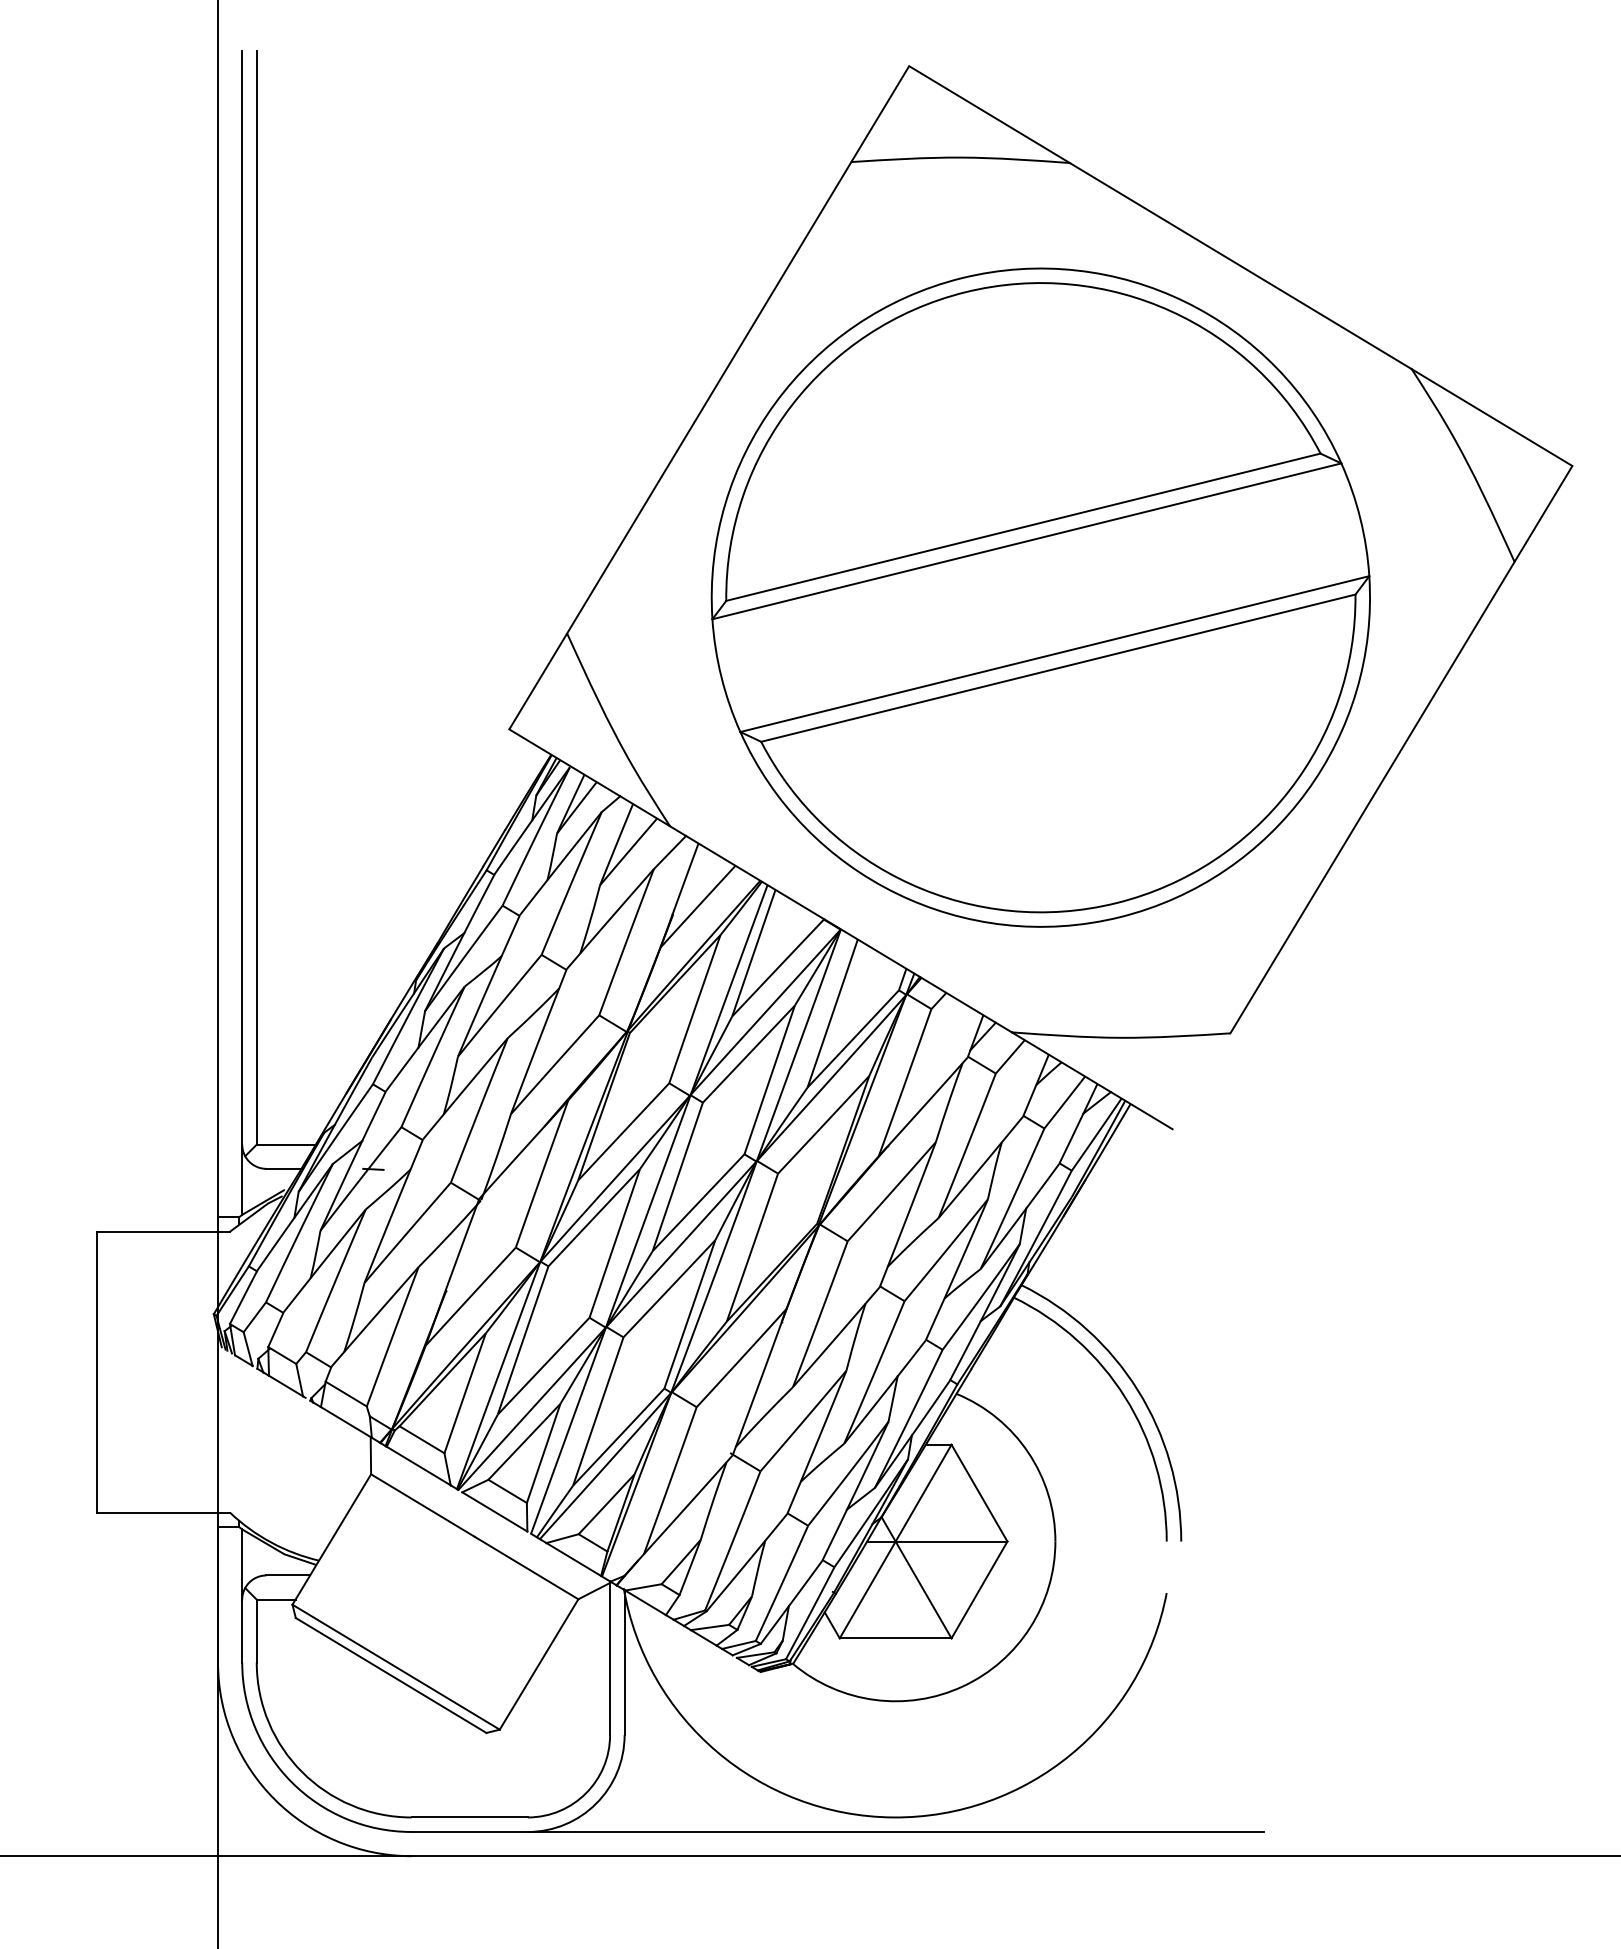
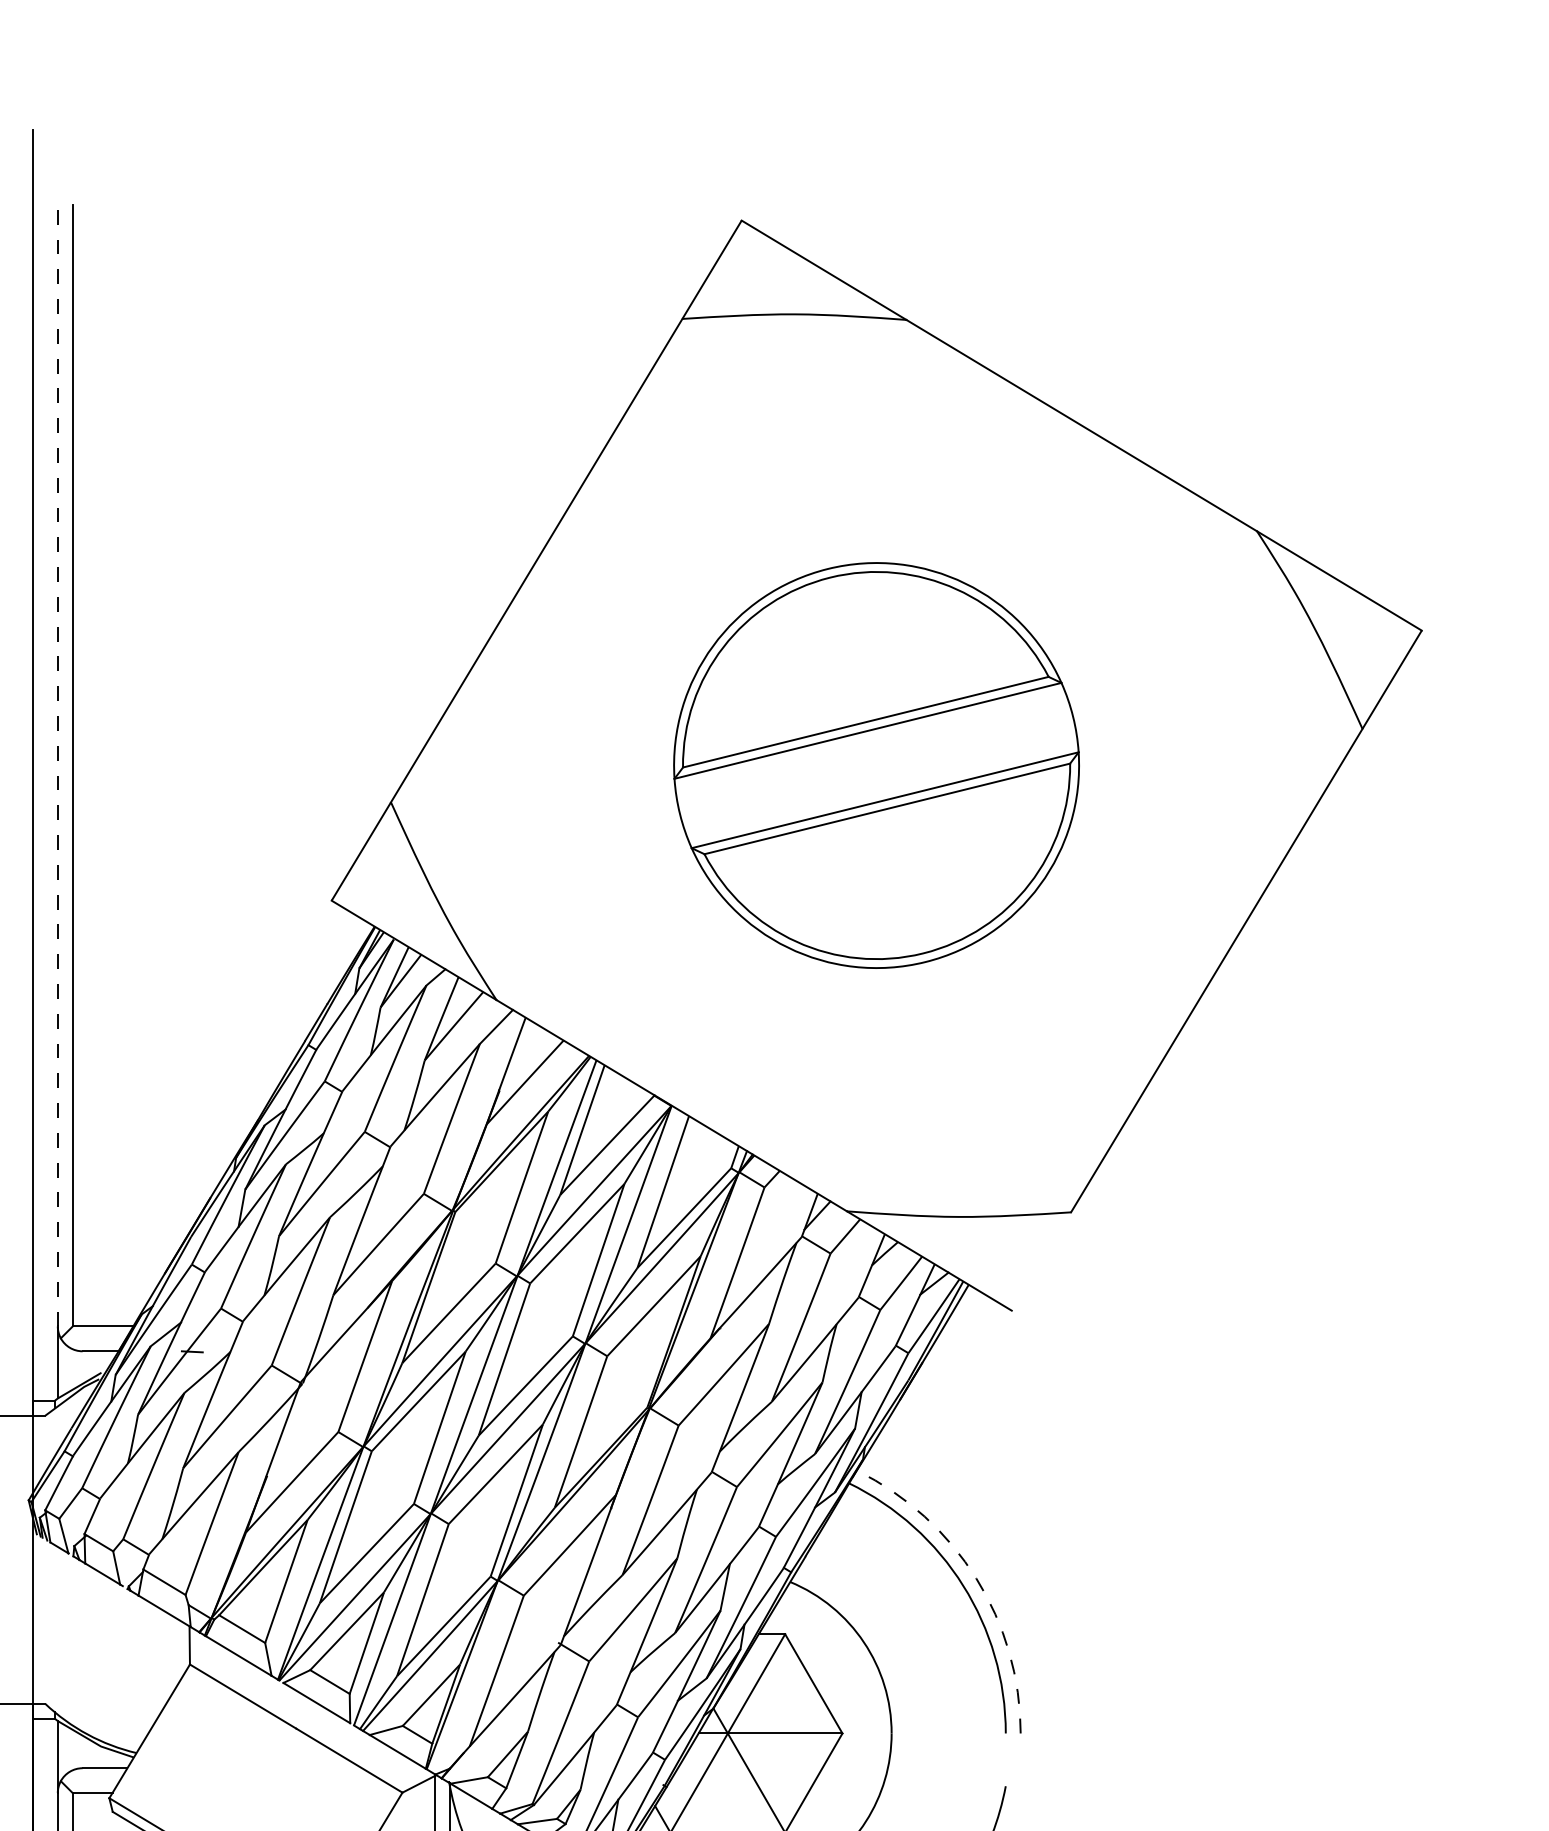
line: (242, 597) -> (58, 765), solid -> dashed
part: (1040, 597) -> (876, 765), size x0.6
arc: (1138, 1390) -> (976, 1578), solid -> dashed

